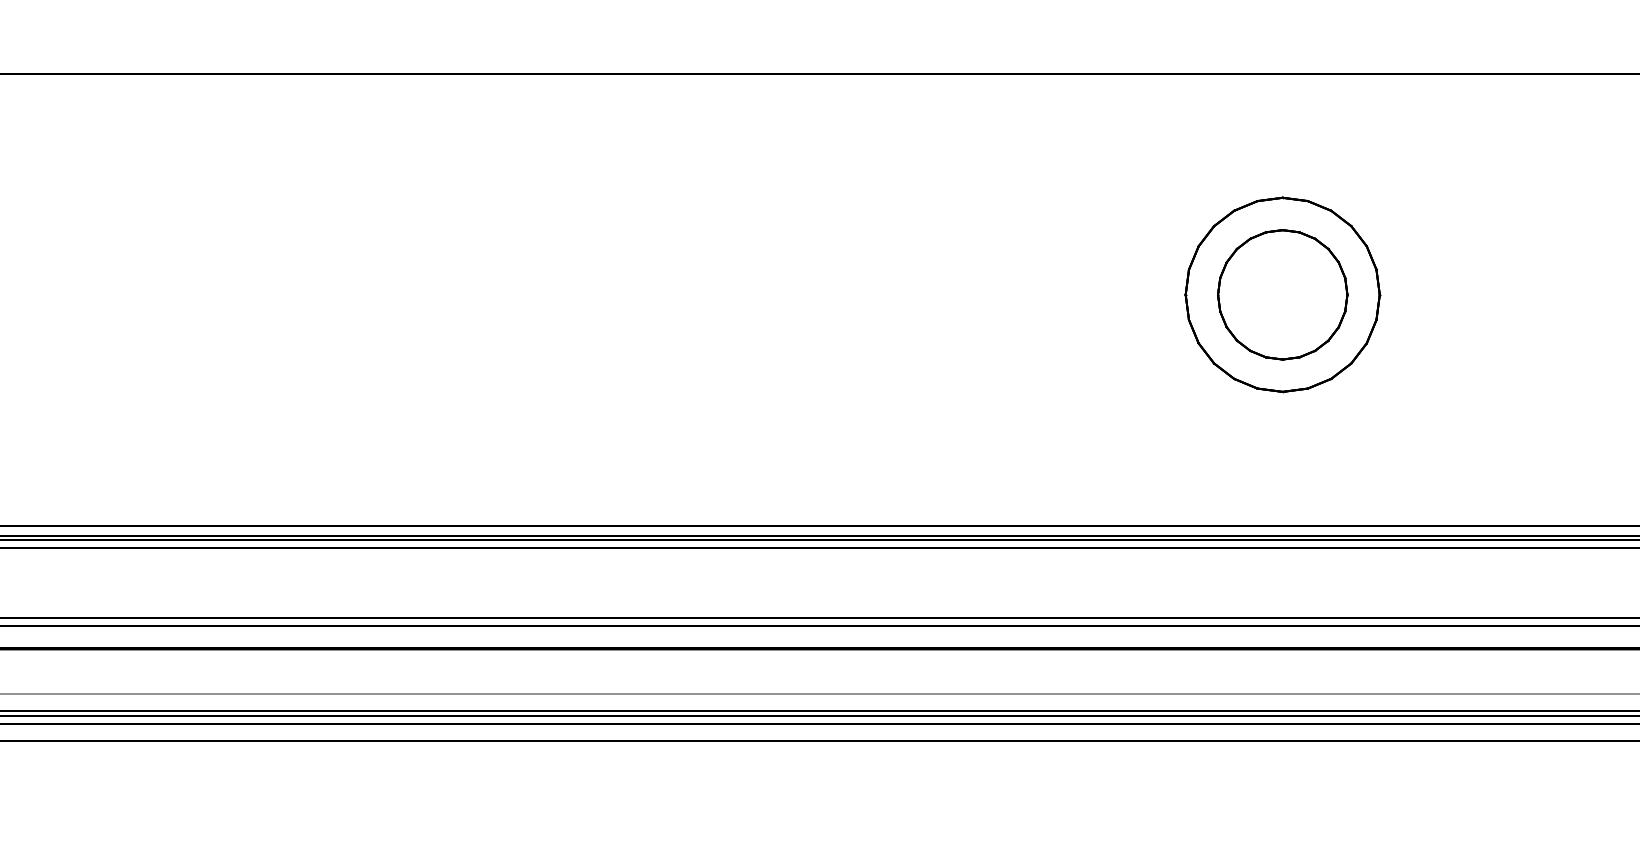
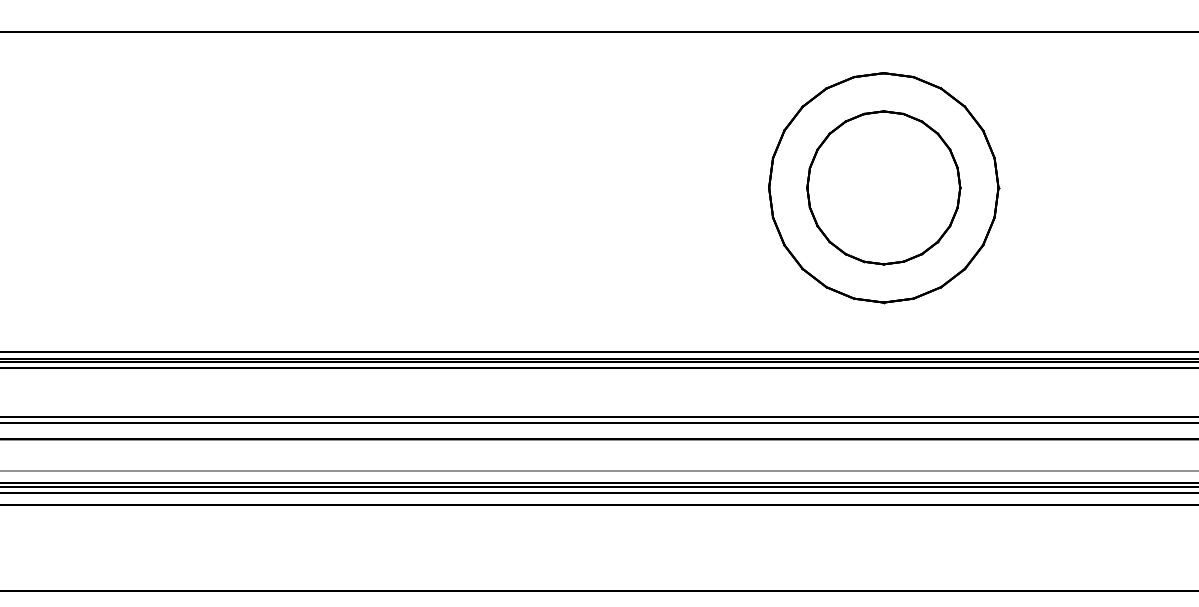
part: (1283, 295) -> (884, 188), size x1.67

